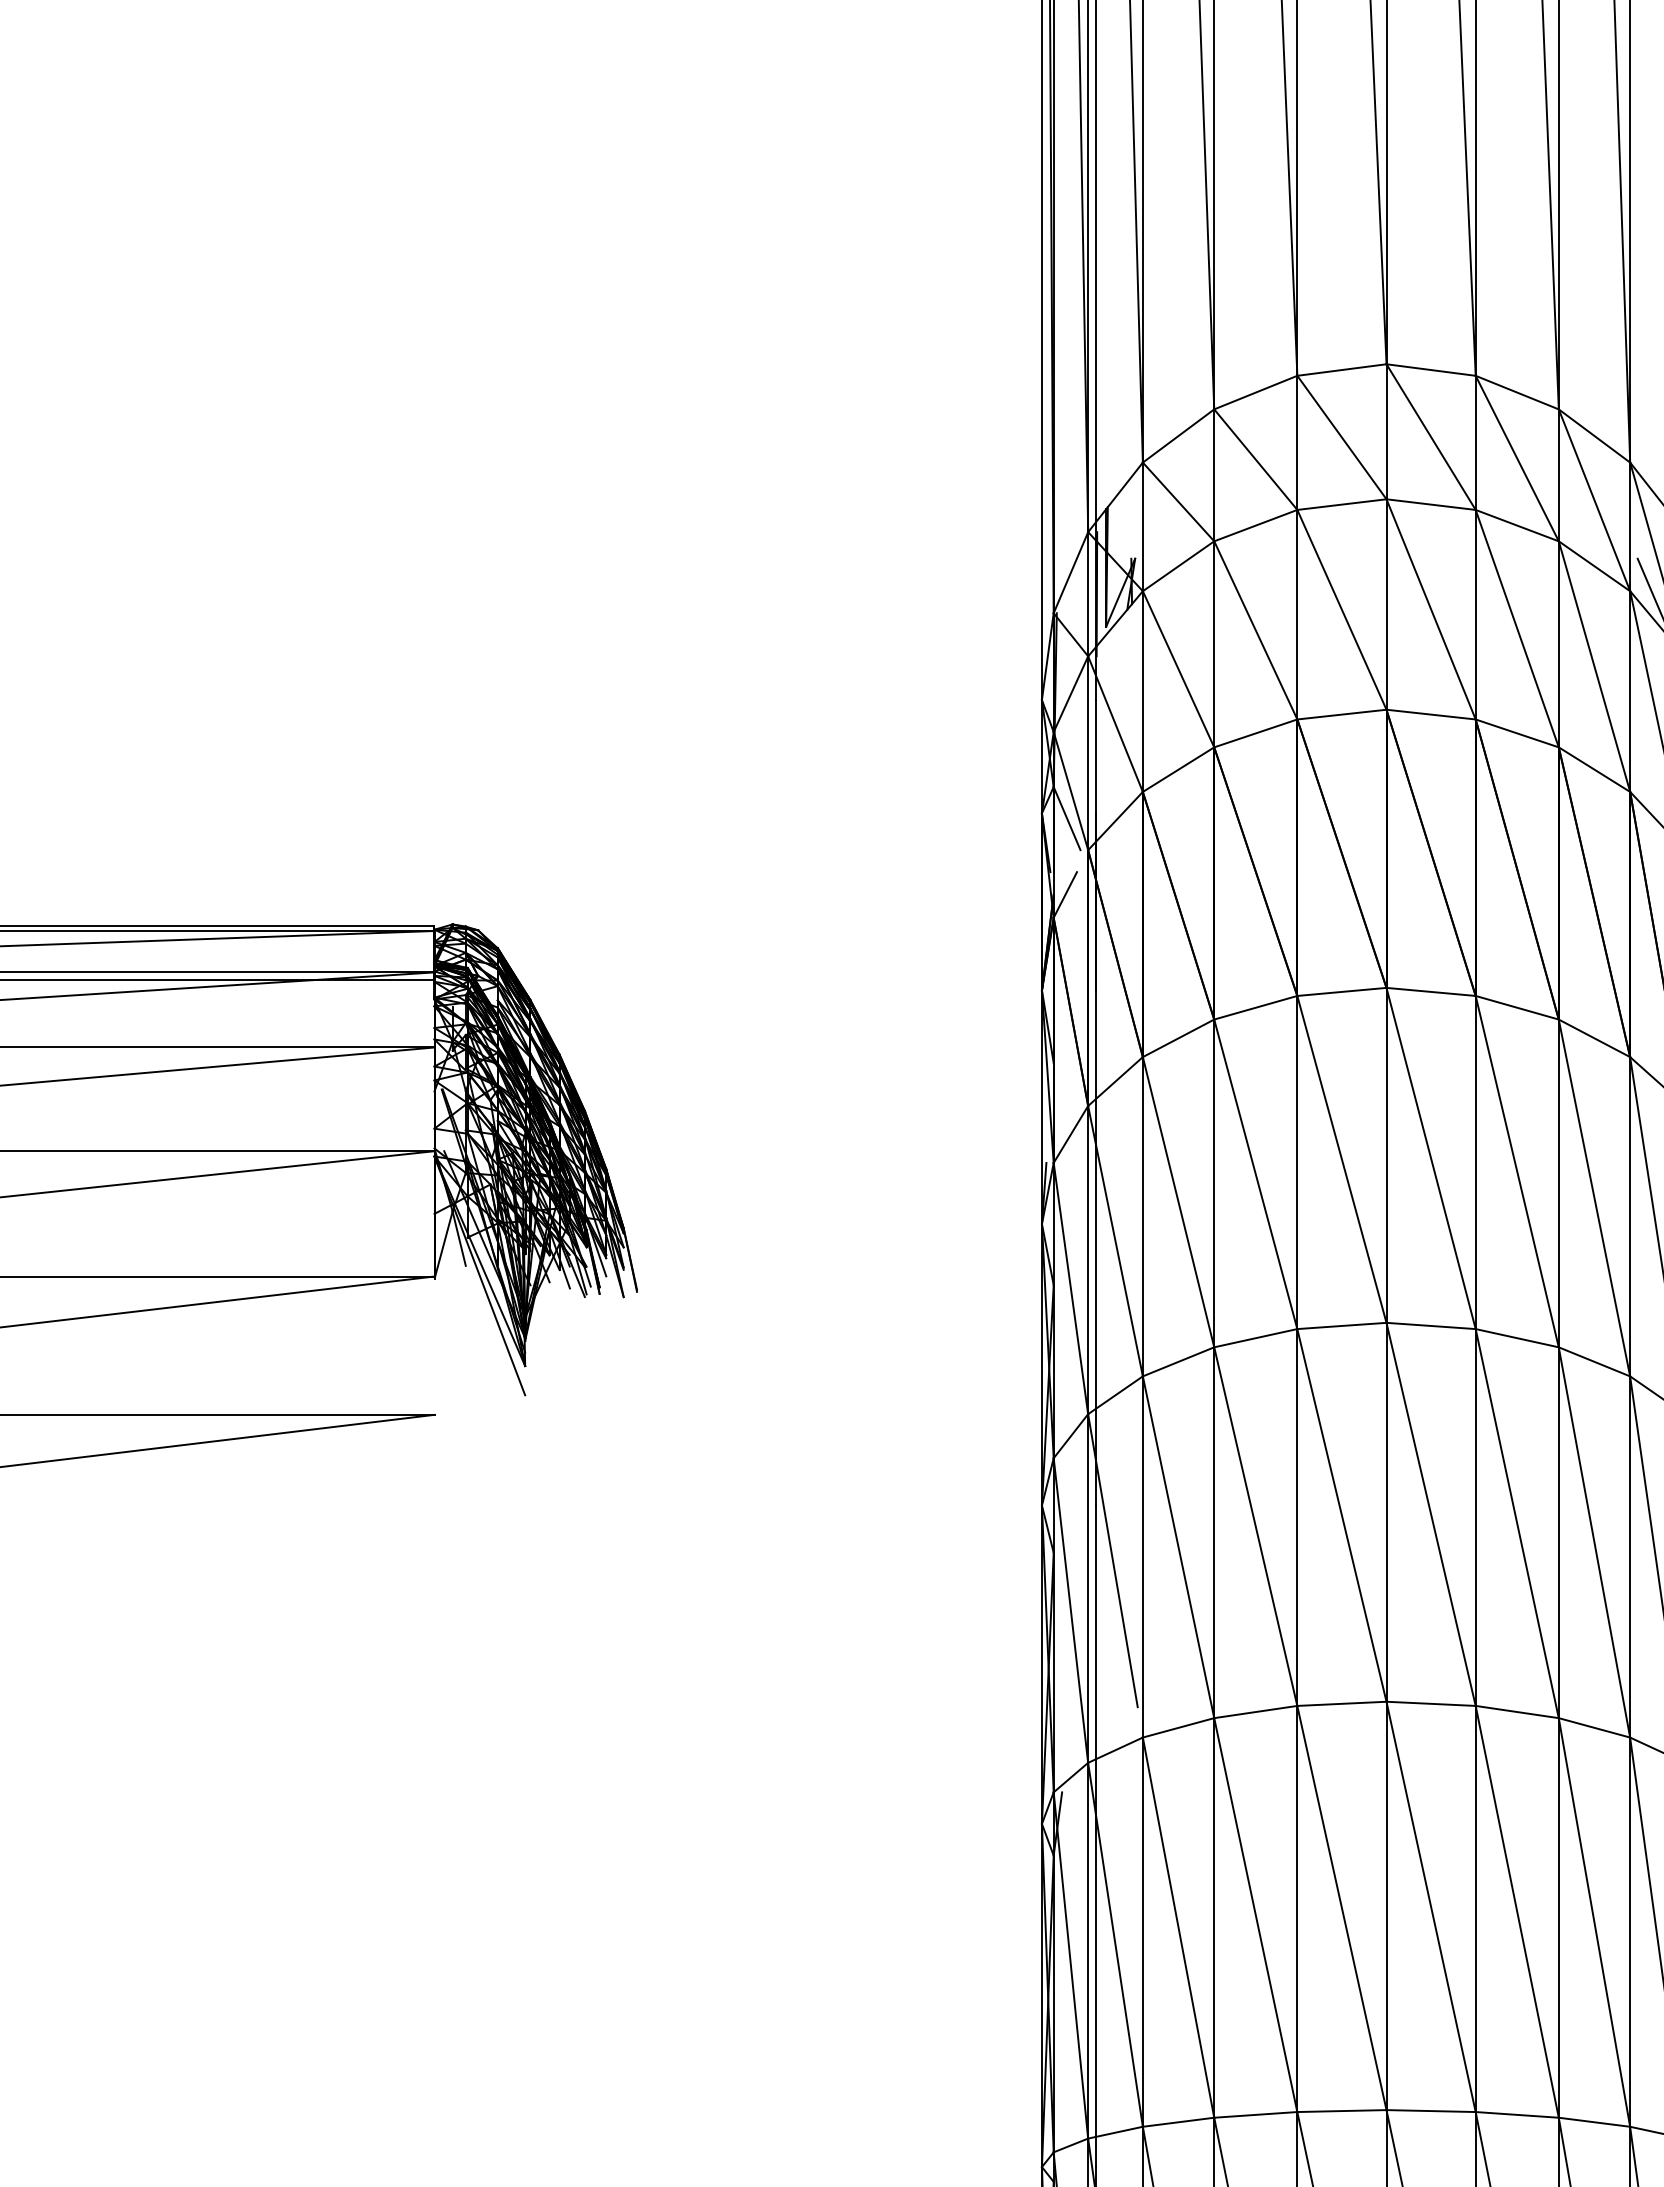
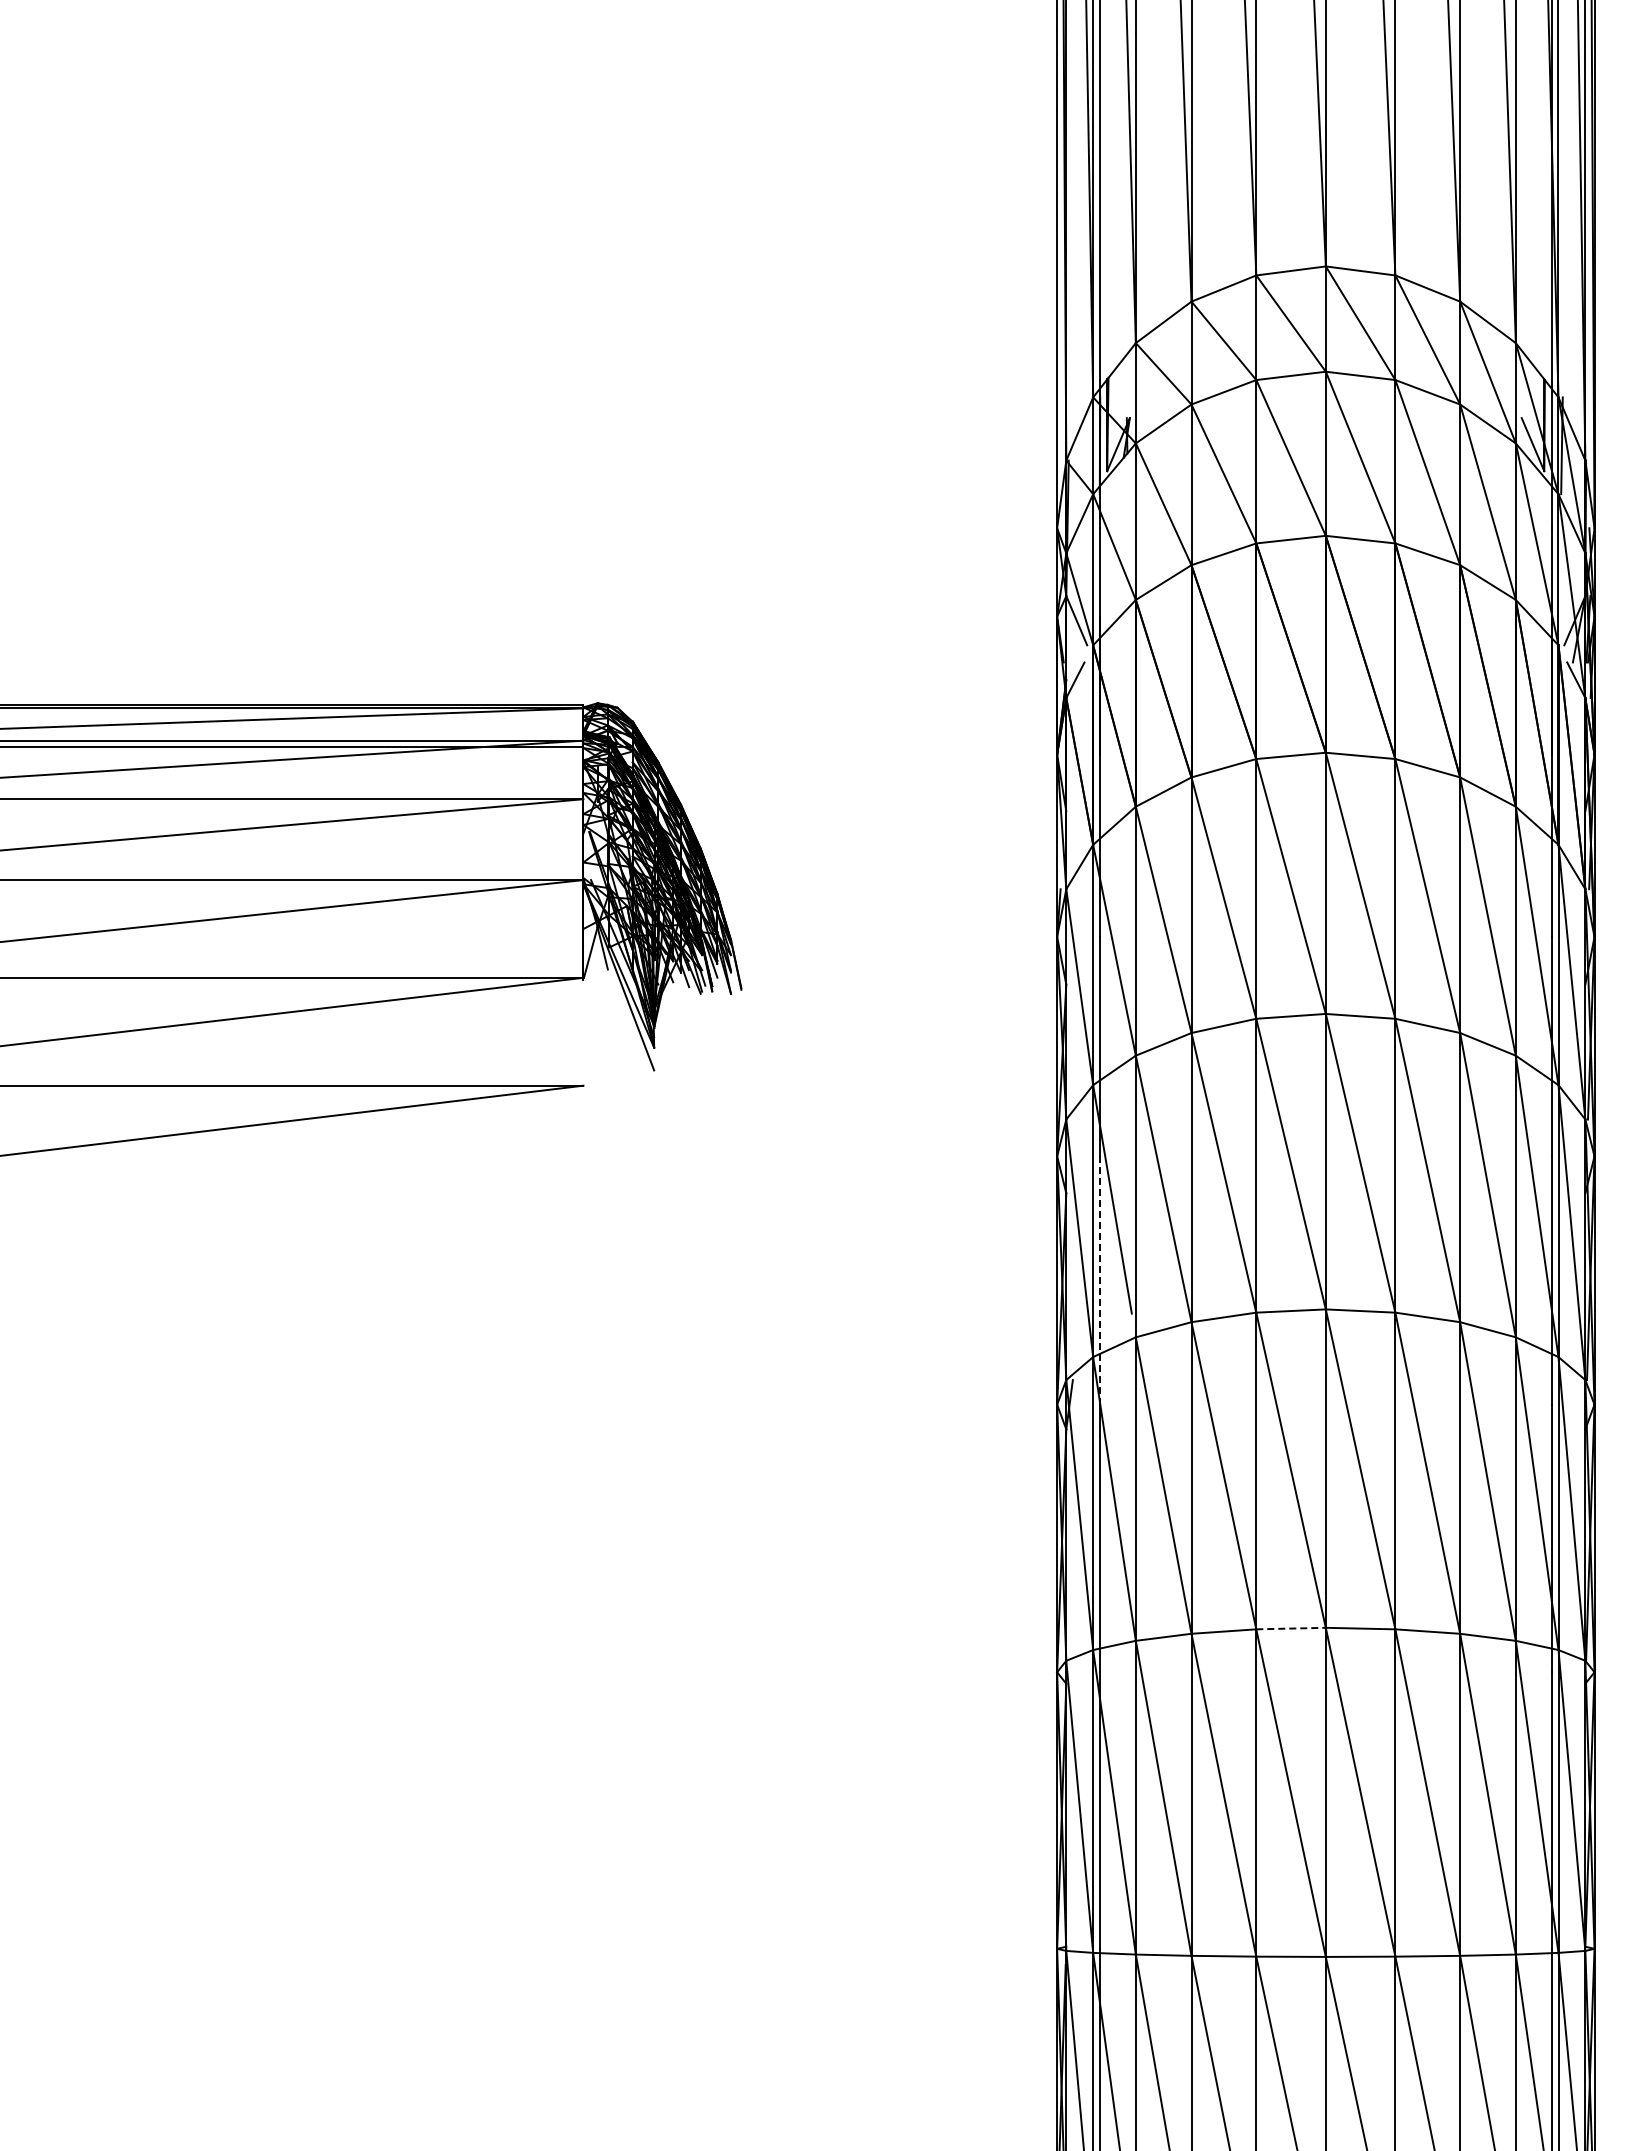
line: (1096, 1664) -> (1099, 1280), solid -> dashed
line: (1342, 2110) -> (1291, 1628), solid -> dashed

